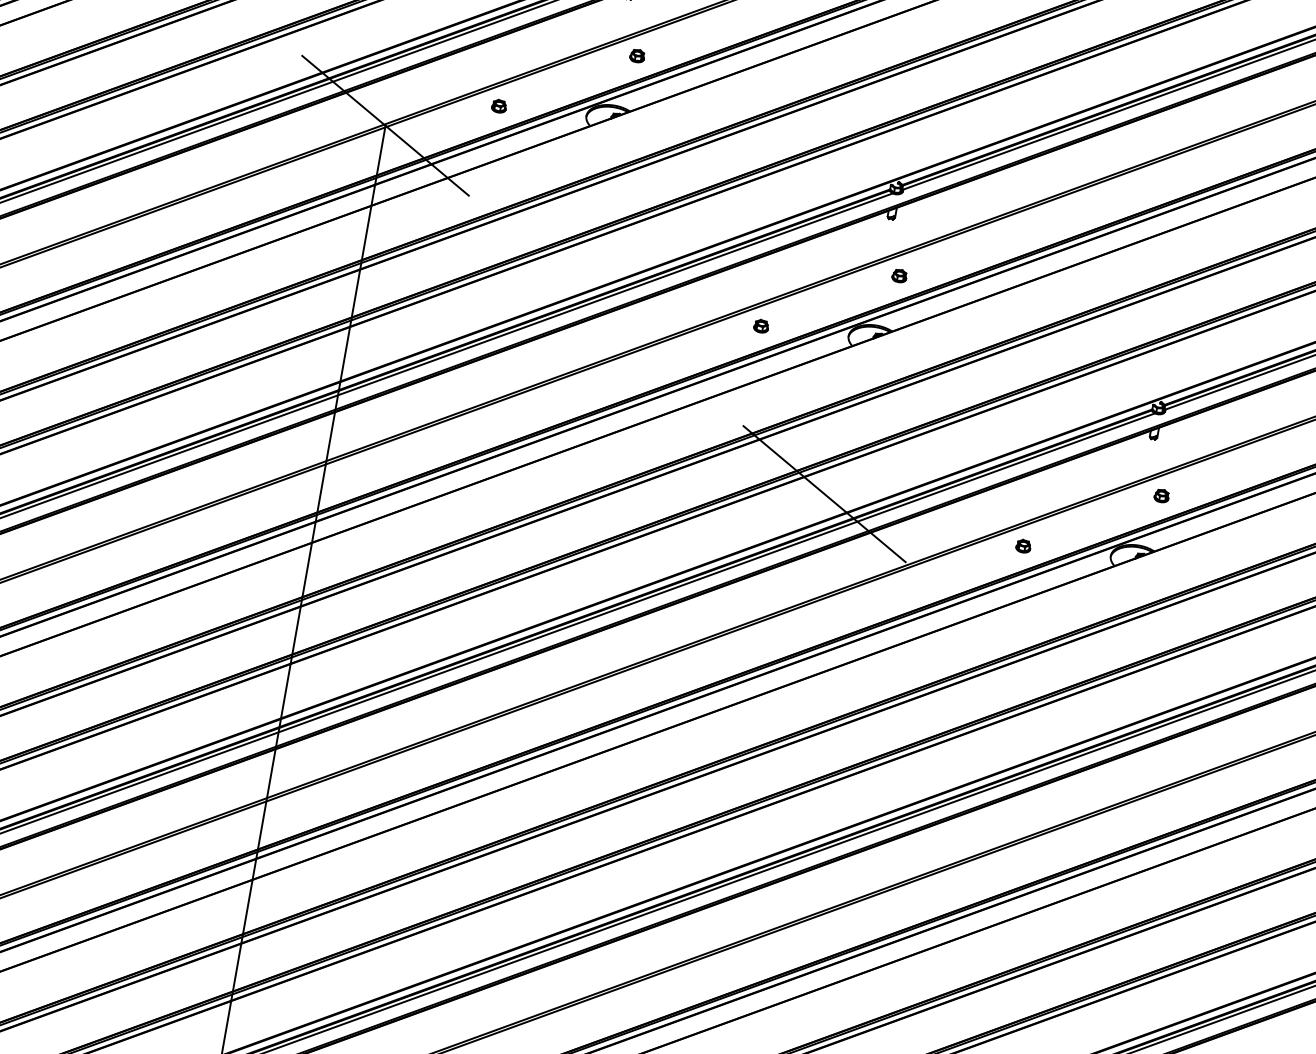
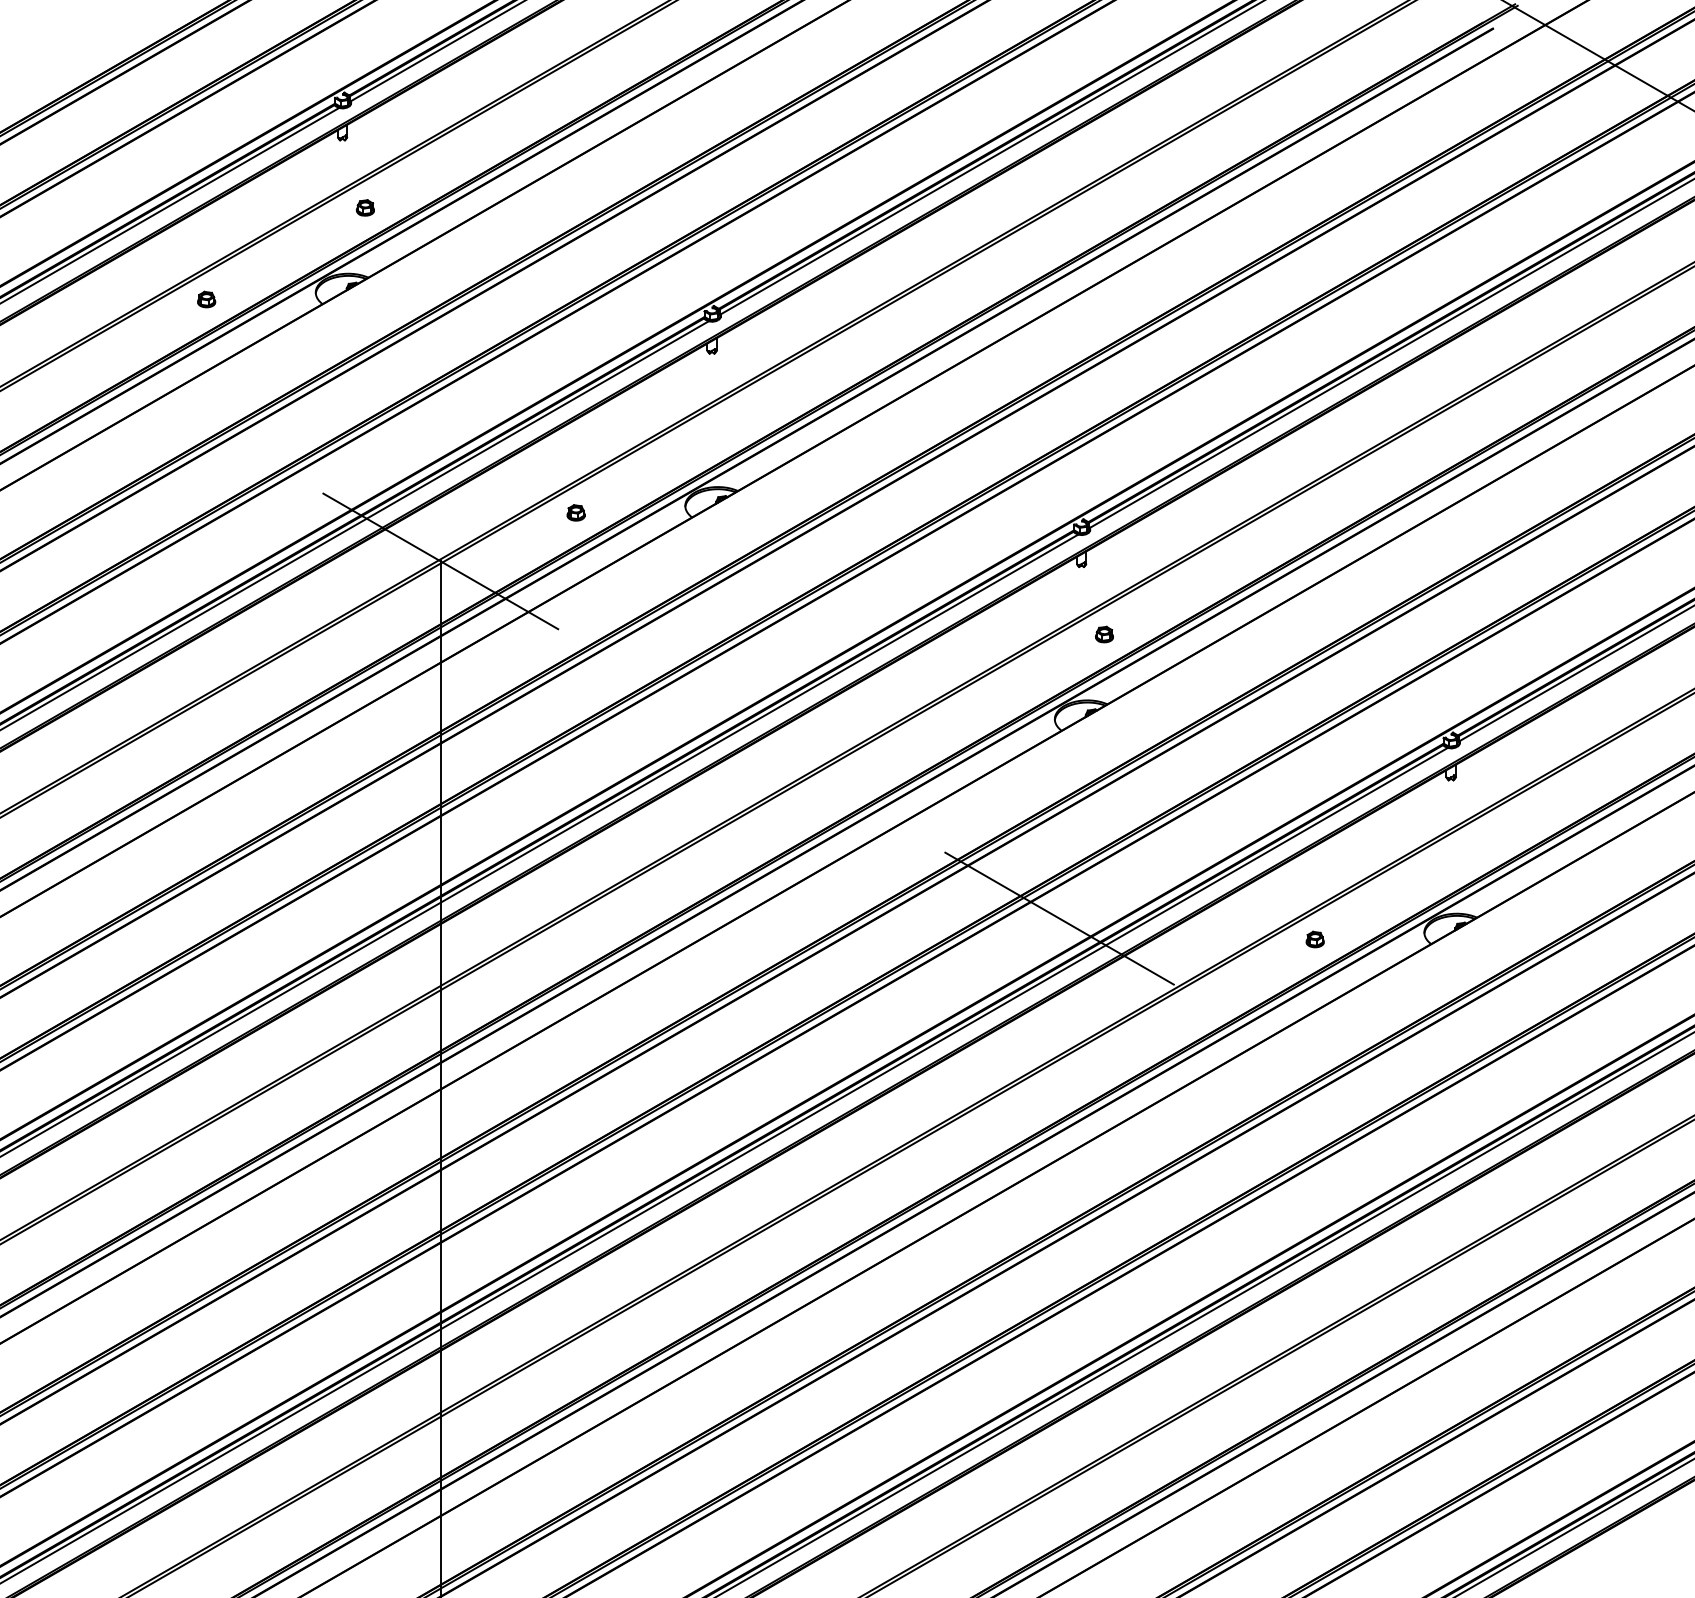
part: (637, 55) -> (734, 420), removed
part: (761, 325) -> (945, 725), removed
part: (1161, 495) -> (1473, 847), removed

